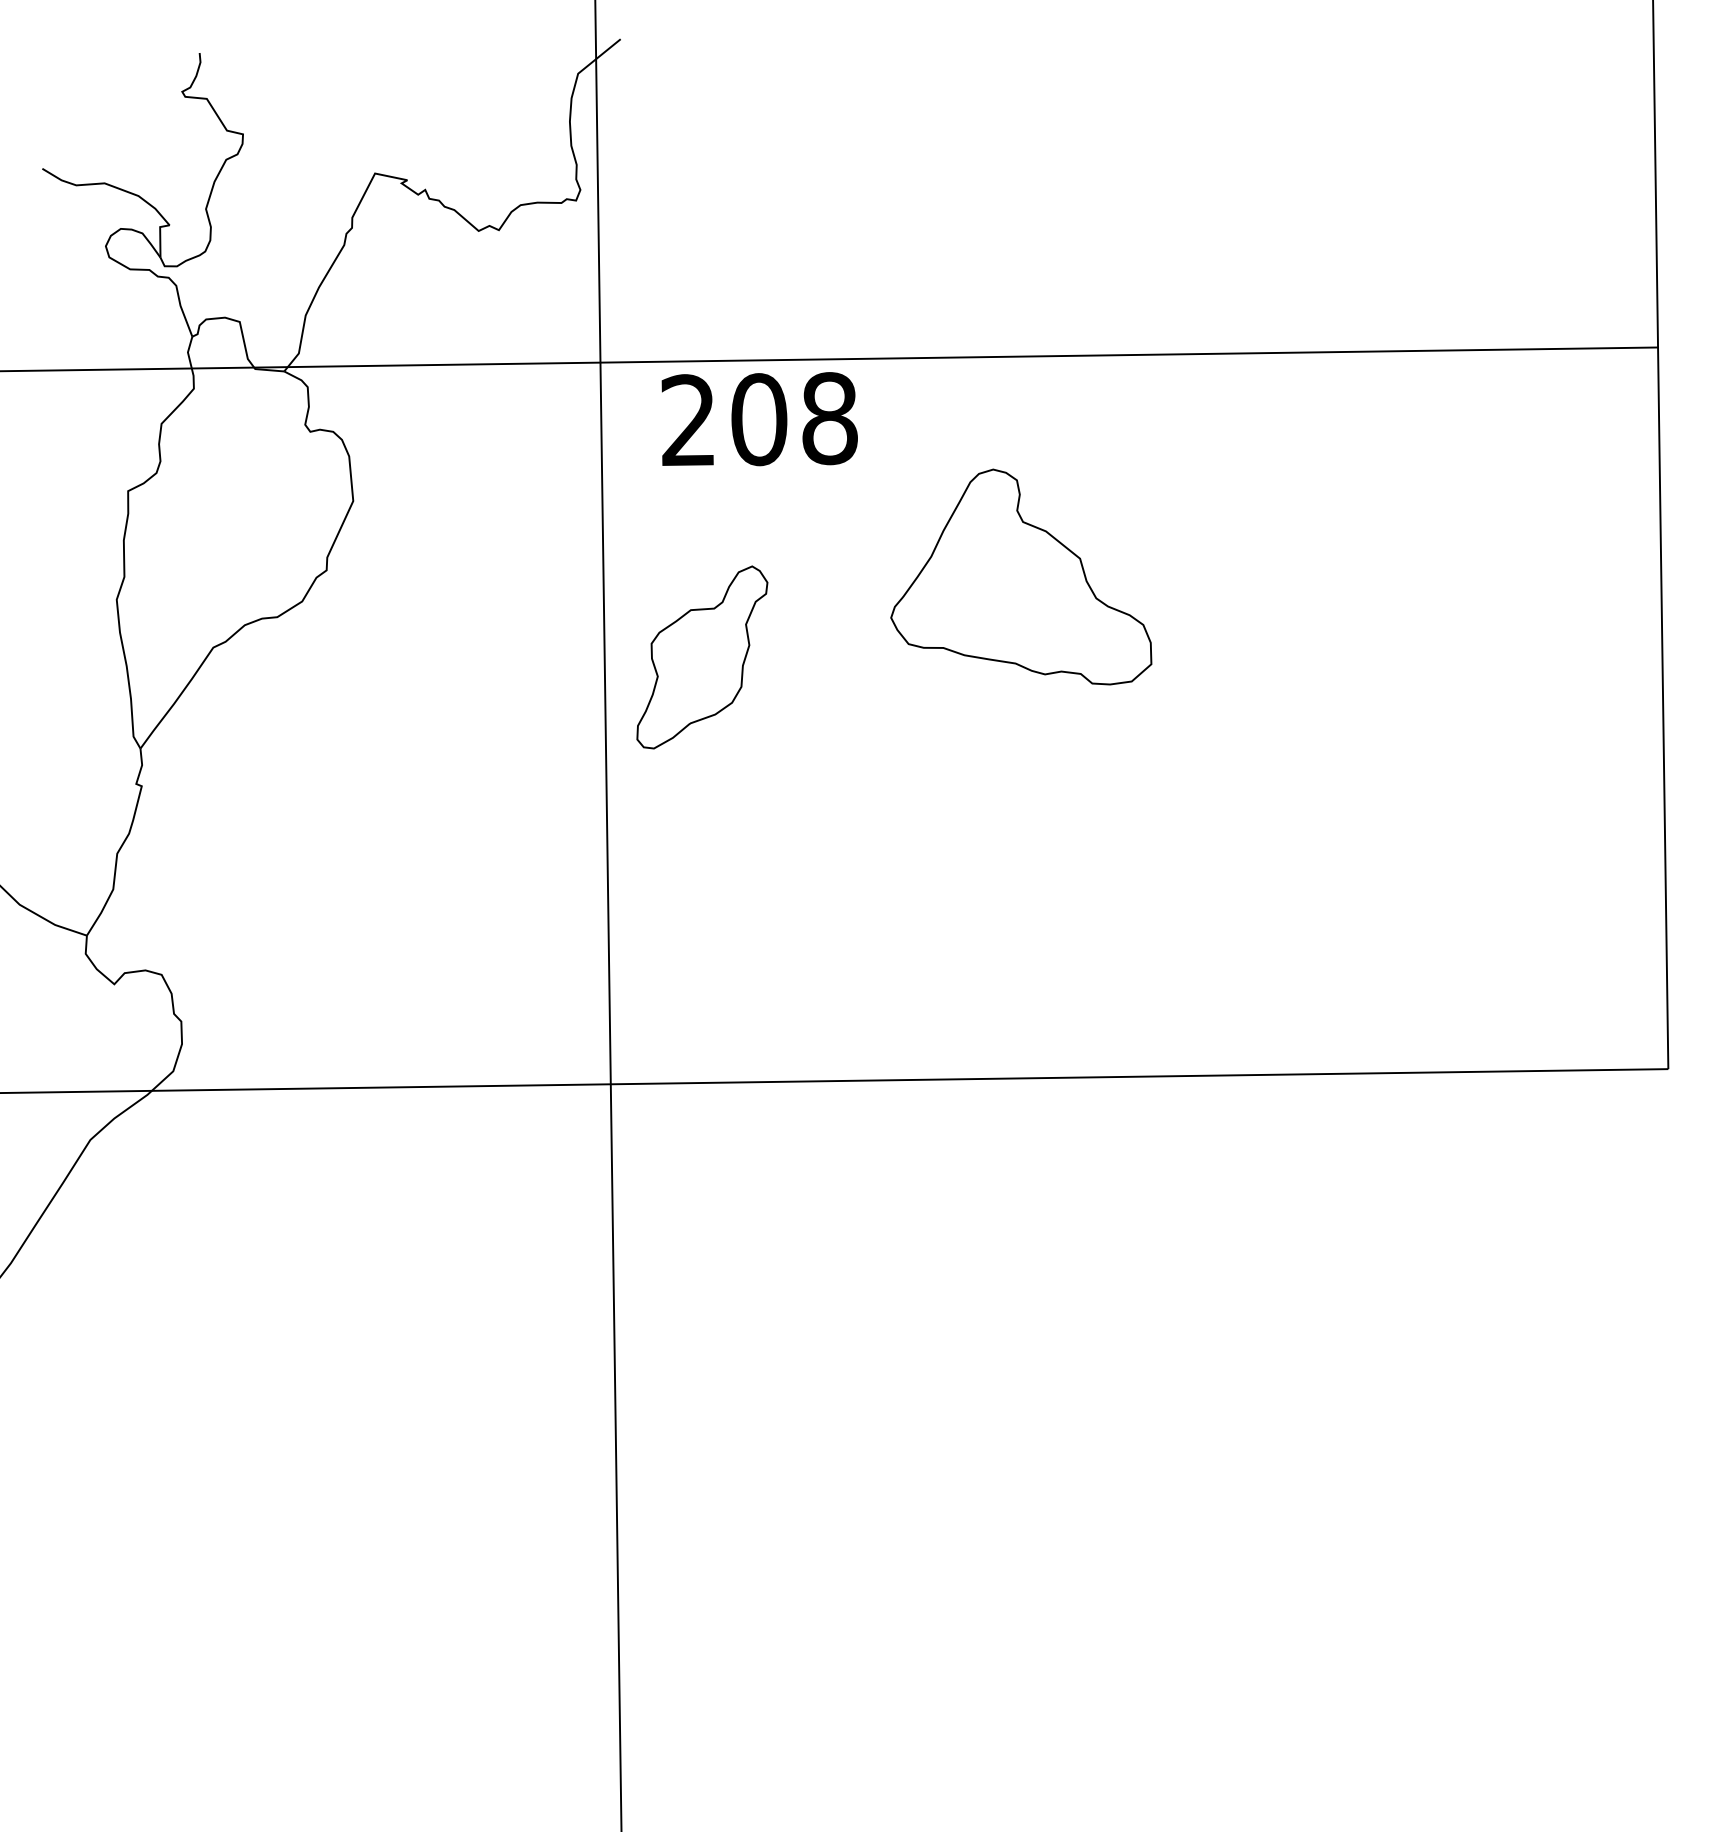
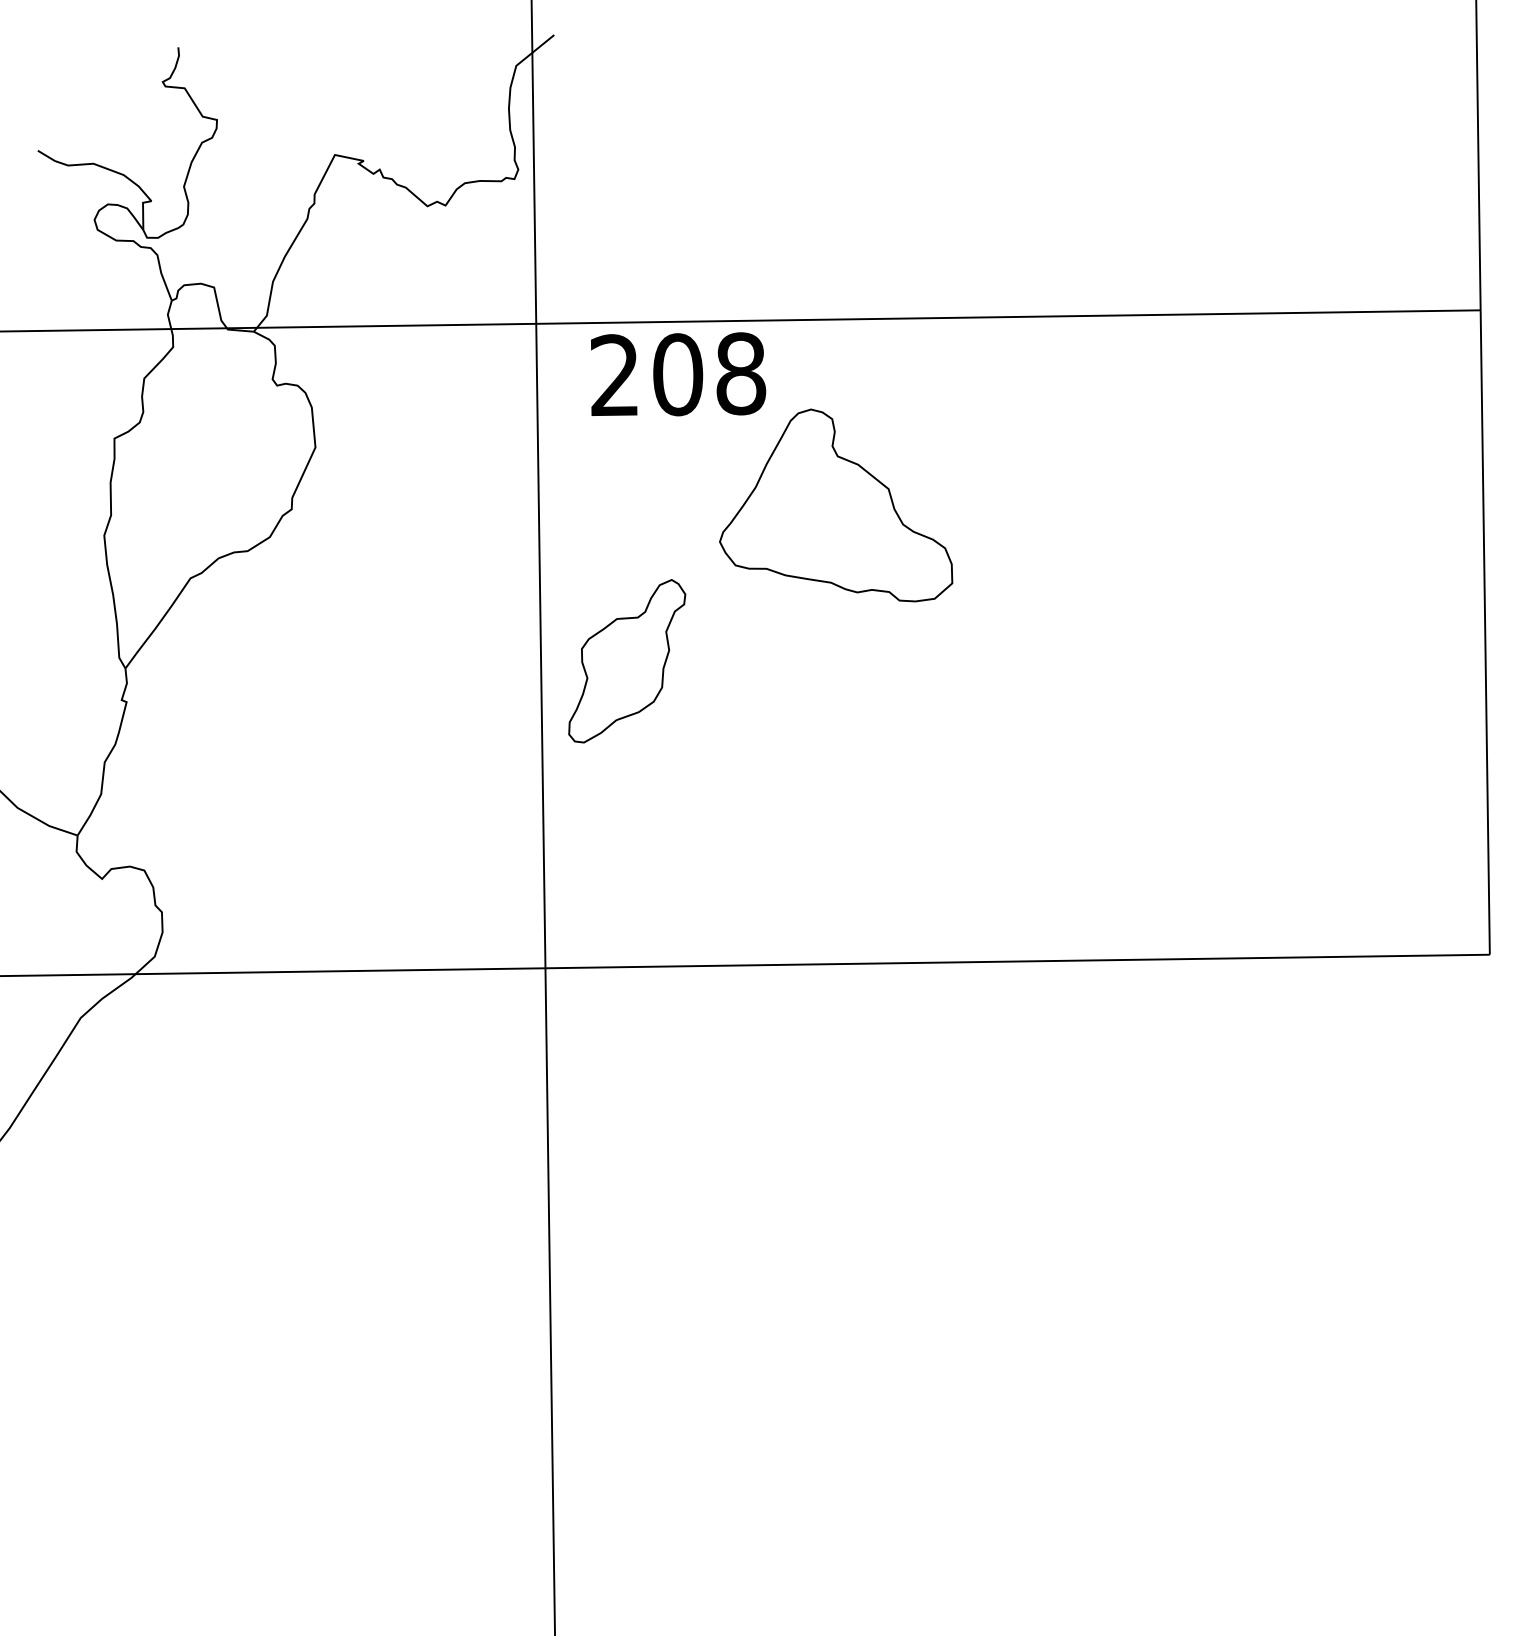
part: (1021, 576) -> (836, 505), moved
part: (702, 657) -> (627, 661), moved

